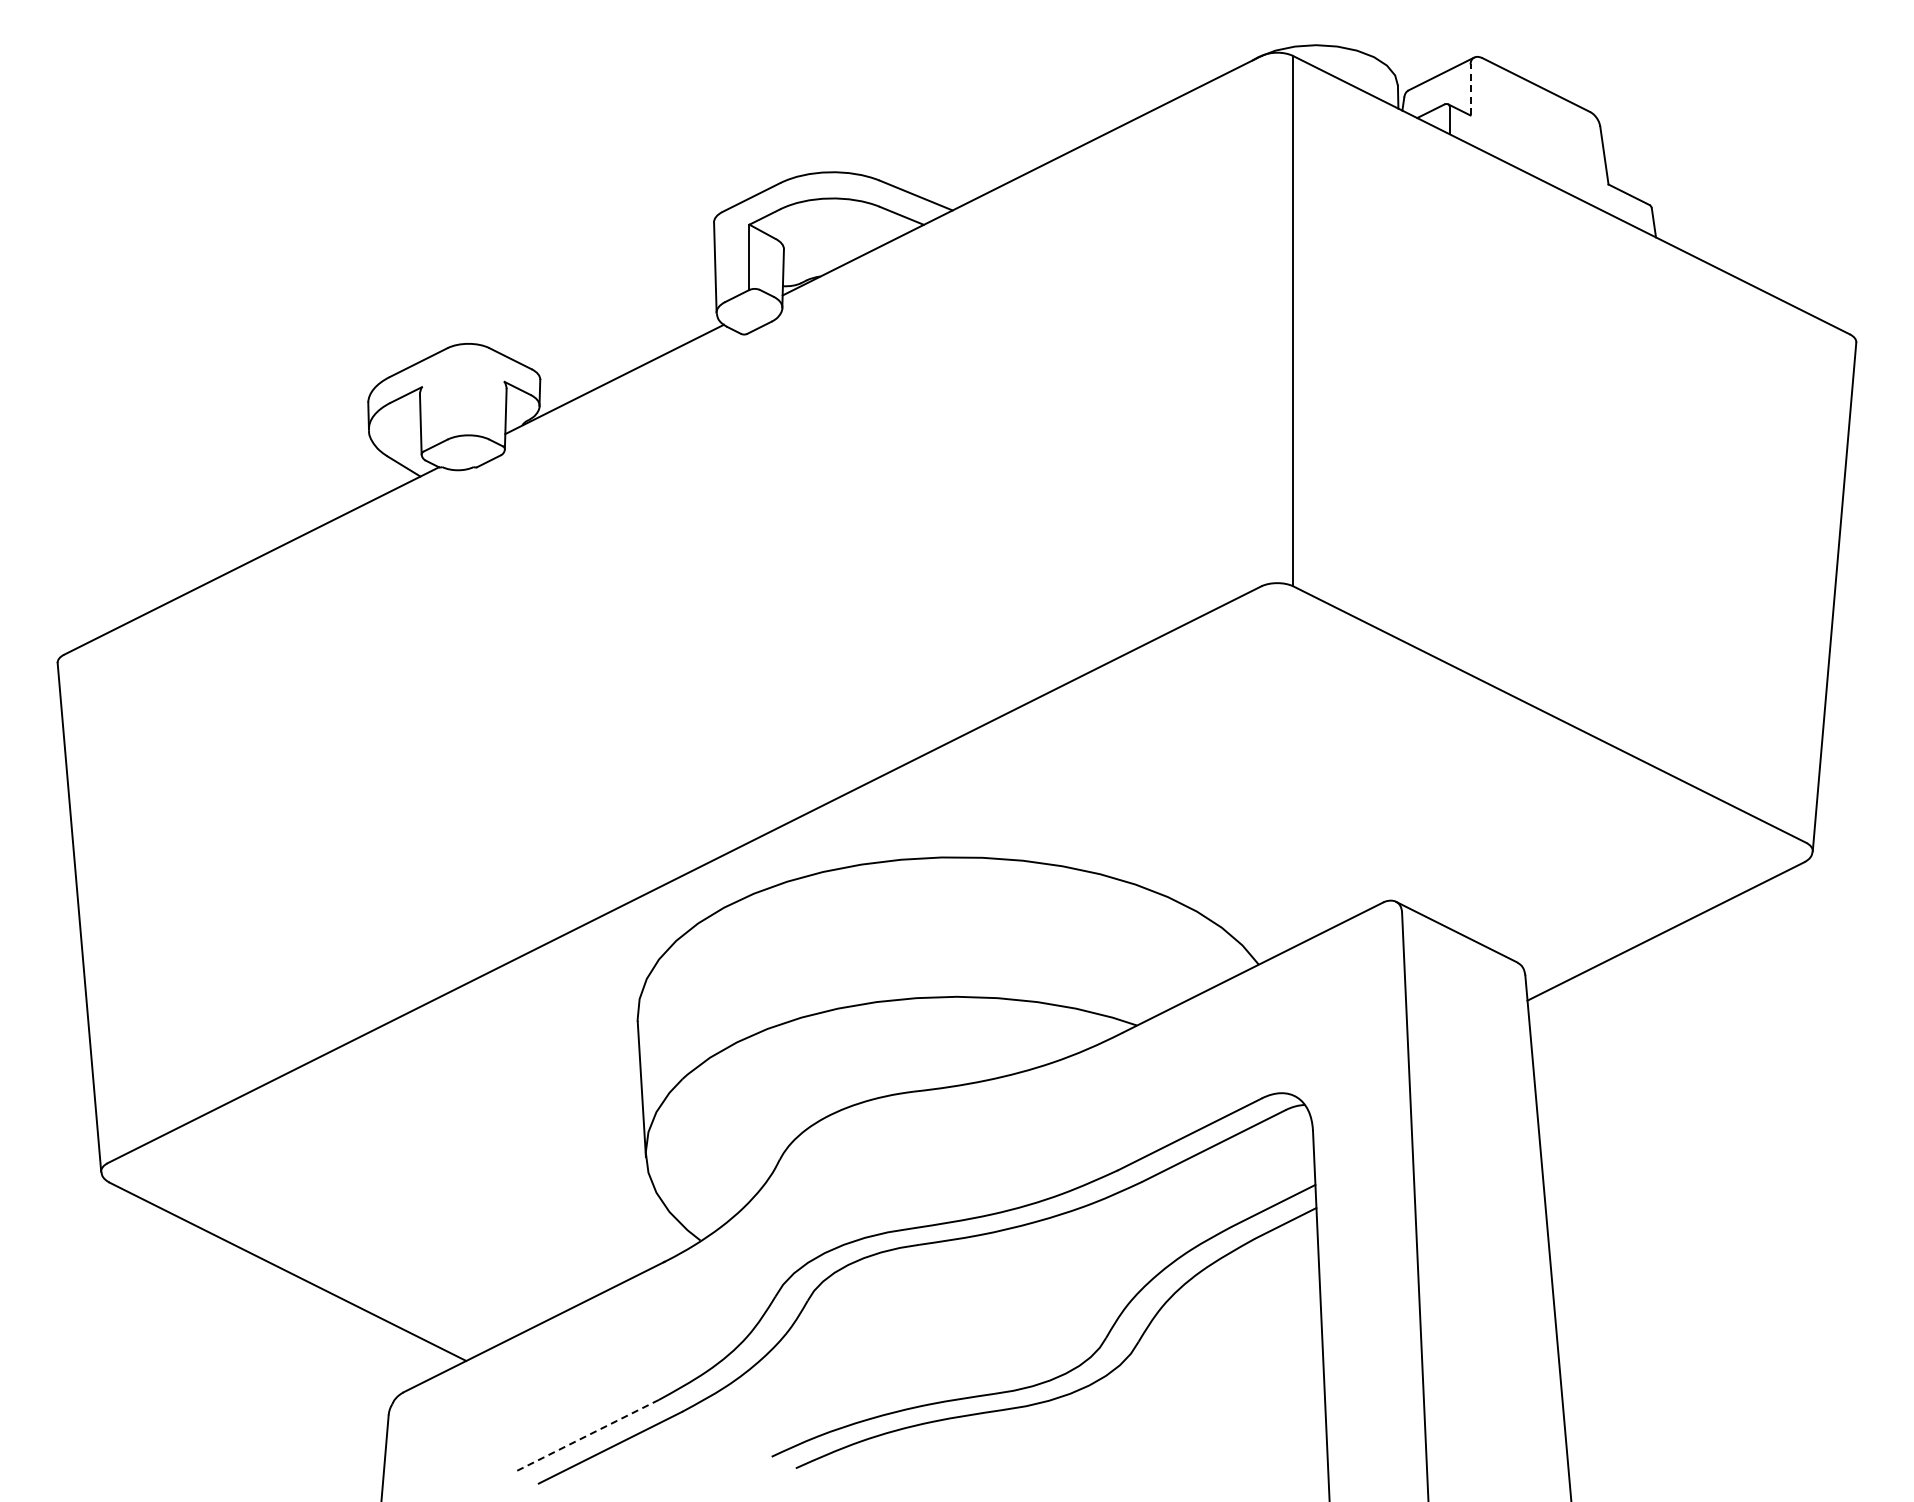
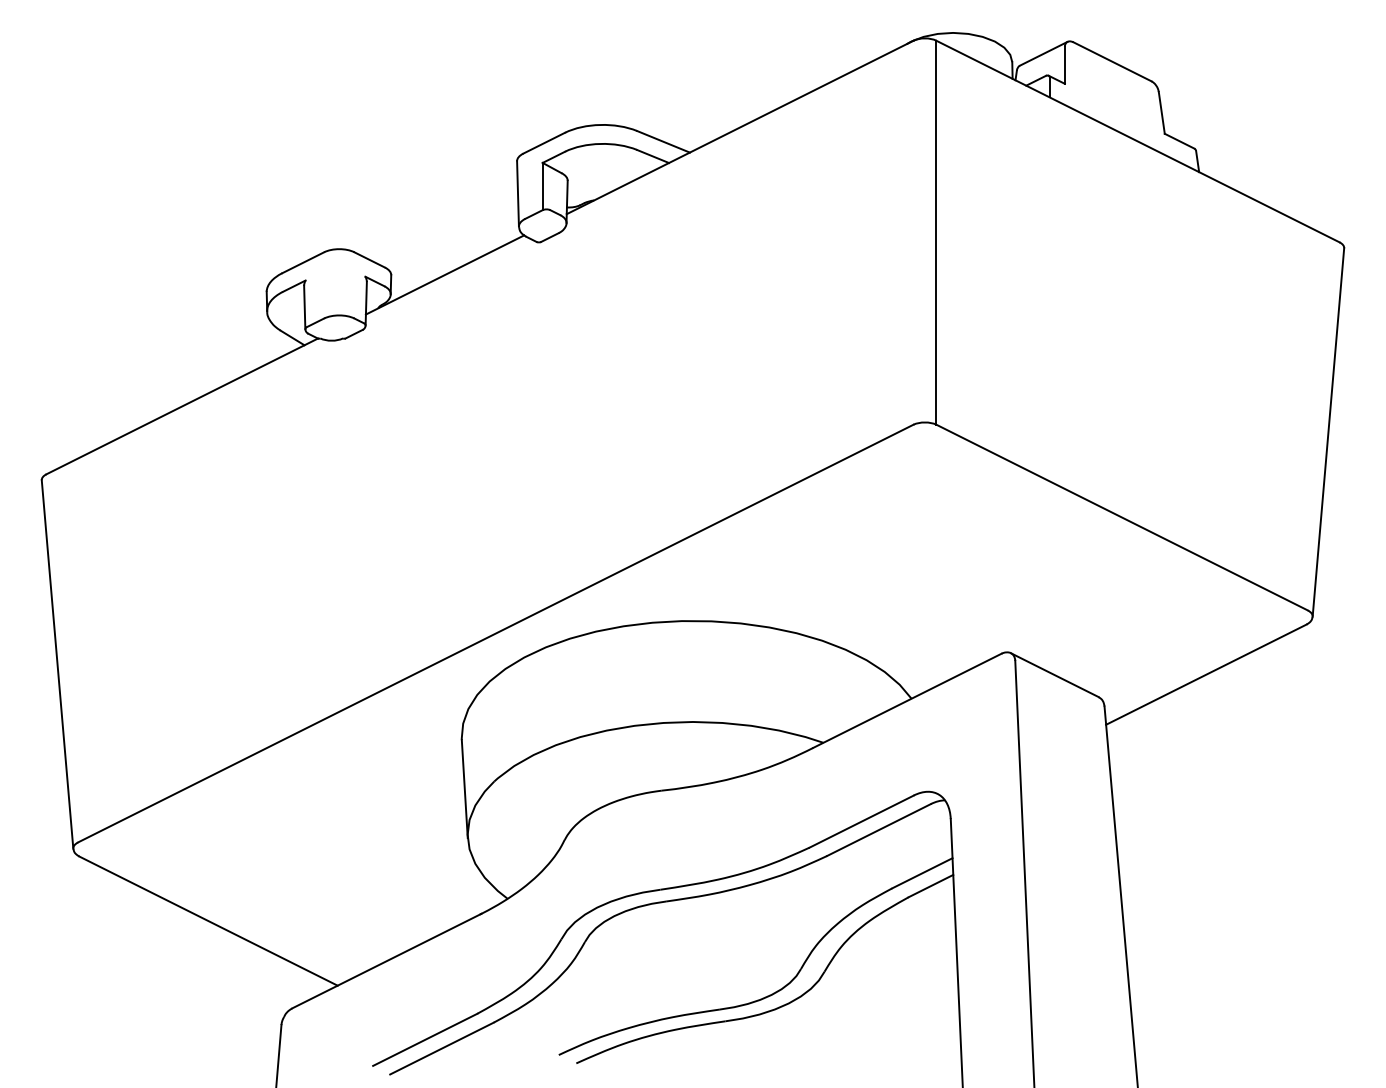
line: (1470, 89) -> (1064, 65), dashed -> solid
line: (586, 1436) -> (424, 1040), dashed -> solid

